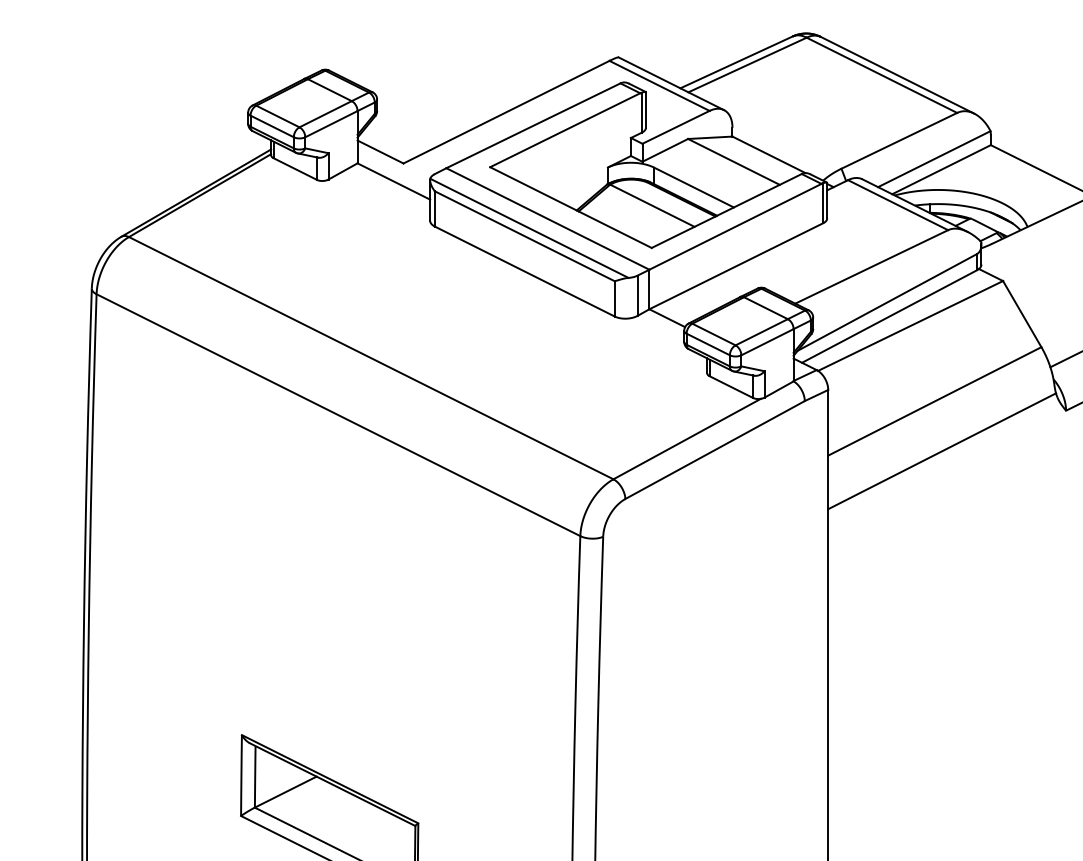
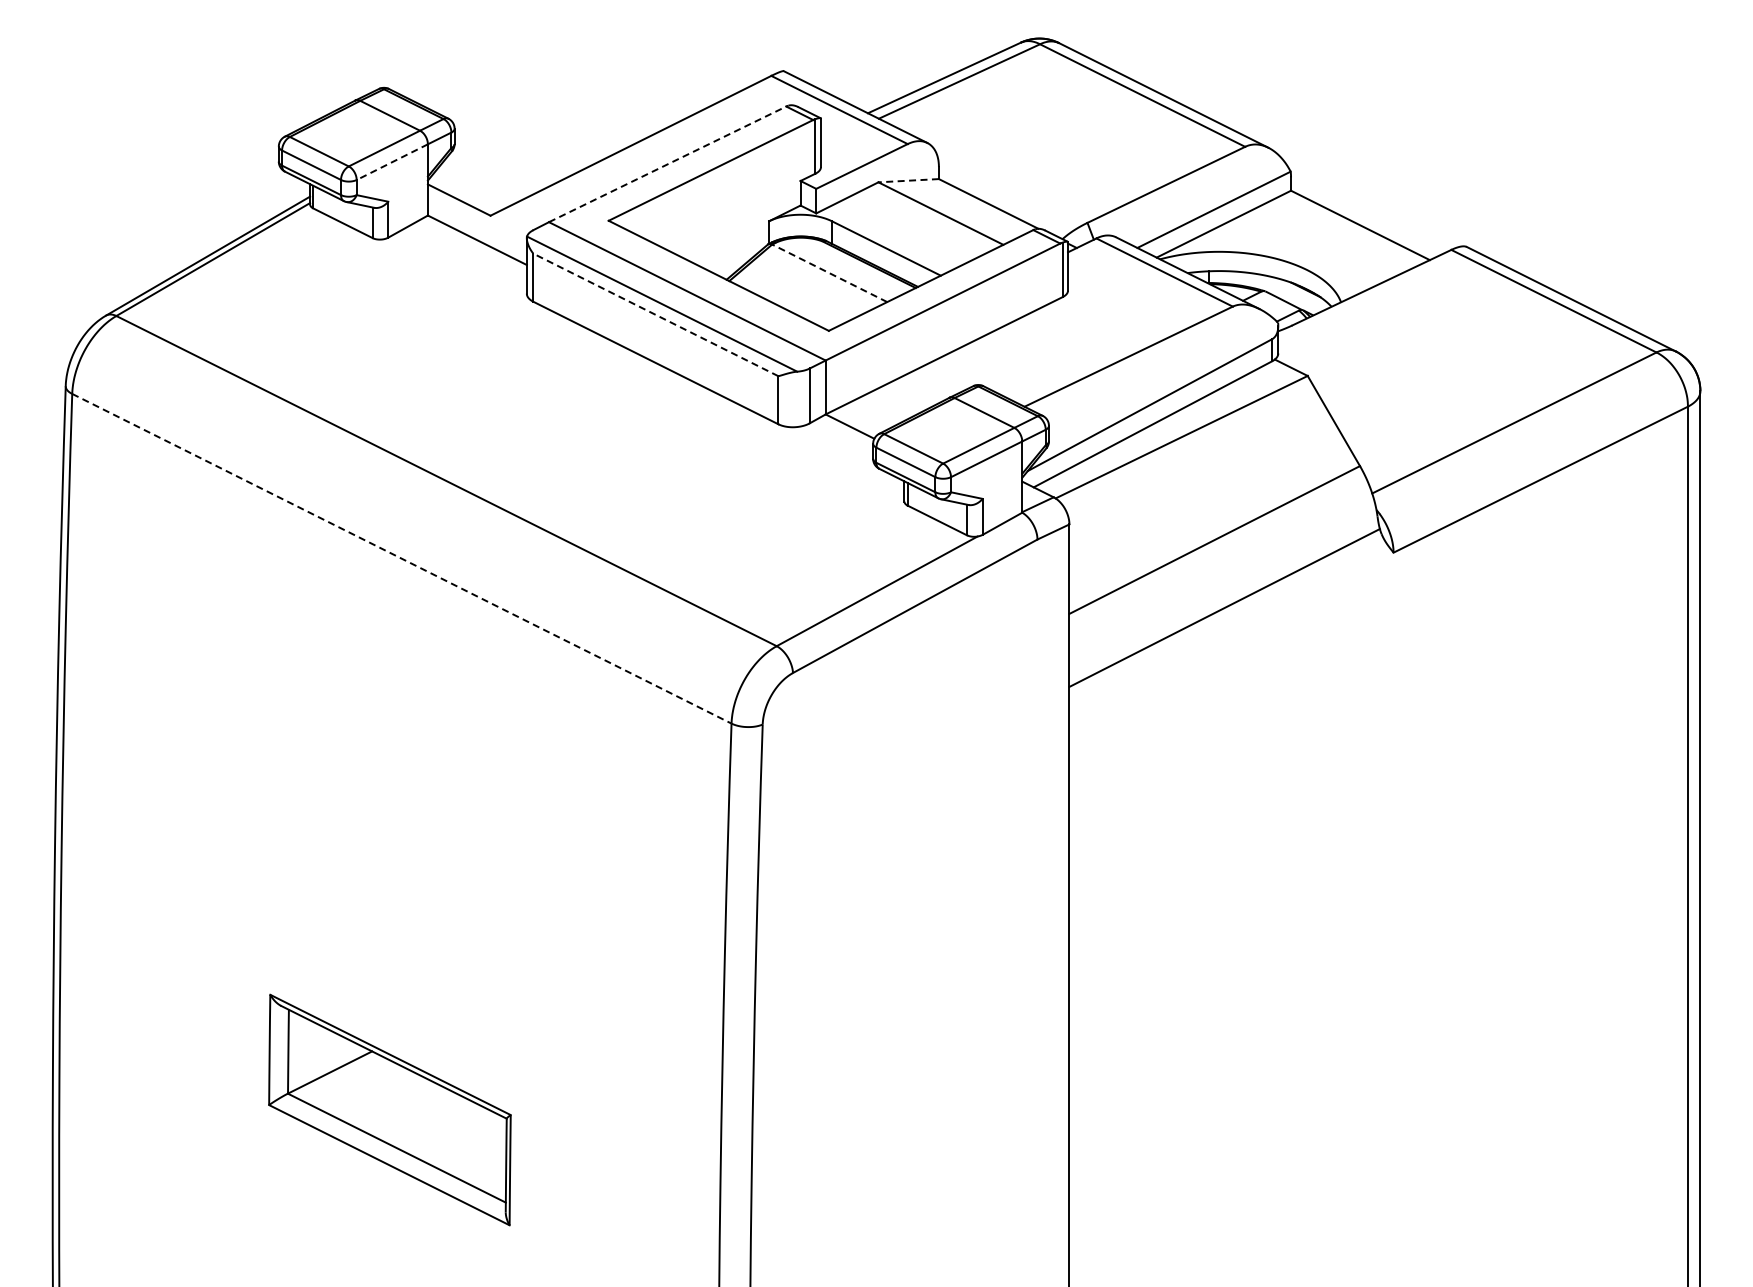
line: (331, 124) -> (392, 162), solid -> dashed
line: (533, 125) -> (667, 164), solid -> dashed
line: (710, 137) -> (908, 180), solid -> dashed
line: (652, 205) -> (829, 273), solid -> dashed
line: (524, 235) -> (655, 314), solid -> dashed
line: (338, 414) -> (401, 558), solid -> dashed

